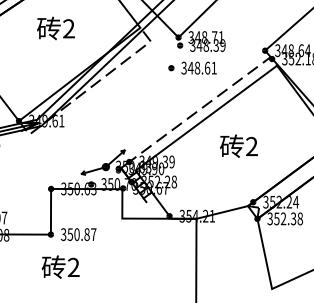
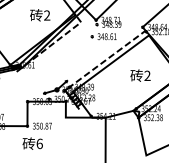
text: (56, 28) -> (40, 15), moved
text: (238, 145) -> (140, 75), moved
text: (73, 266) -> (39, 143), 2 -> 6

